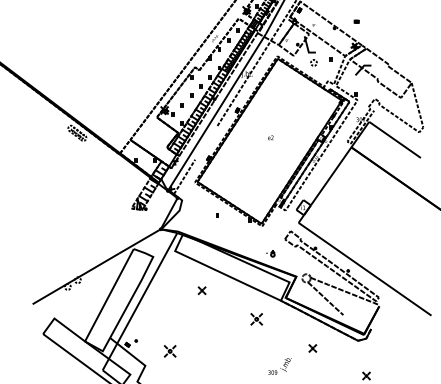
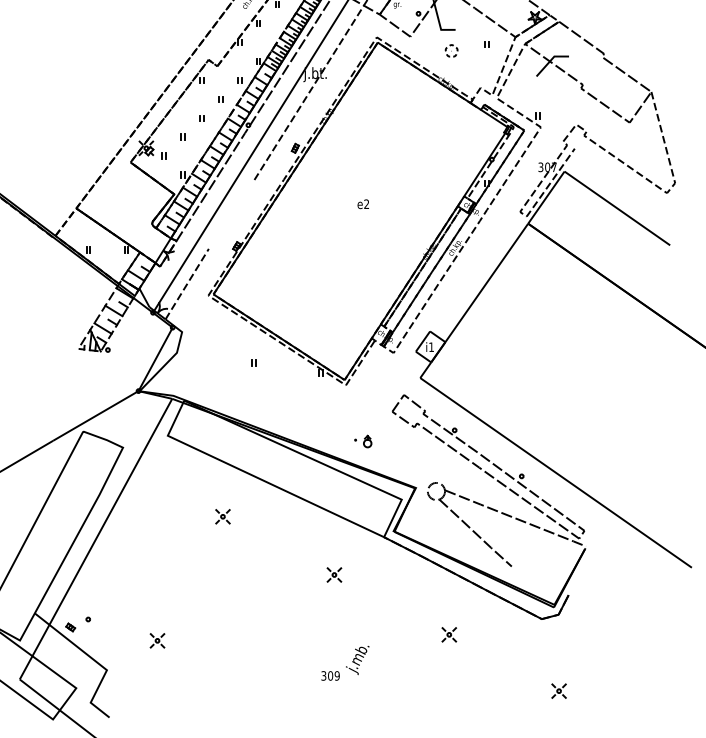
part: (256, 318) -> (334, 573), size x0.62
part: (169, 351) -> (156, 641), size x0.62
text: (279, 366) -> (344, 663), moved

